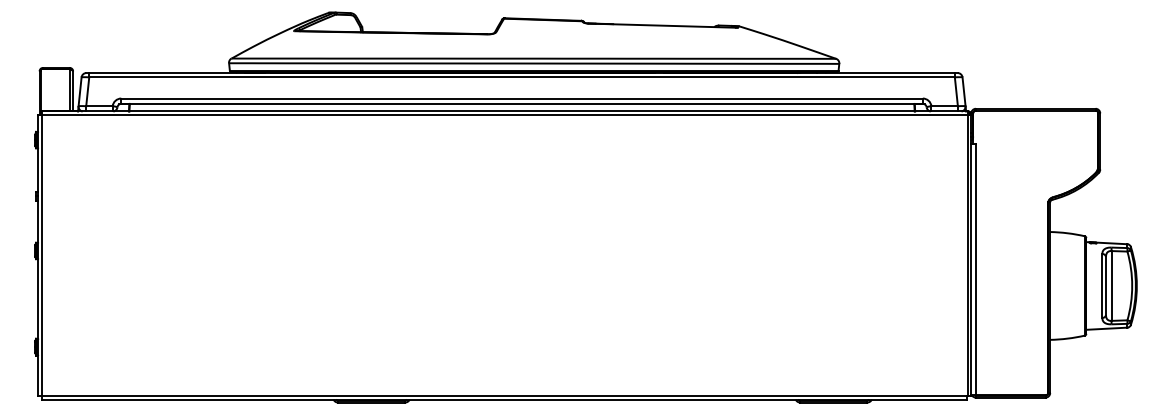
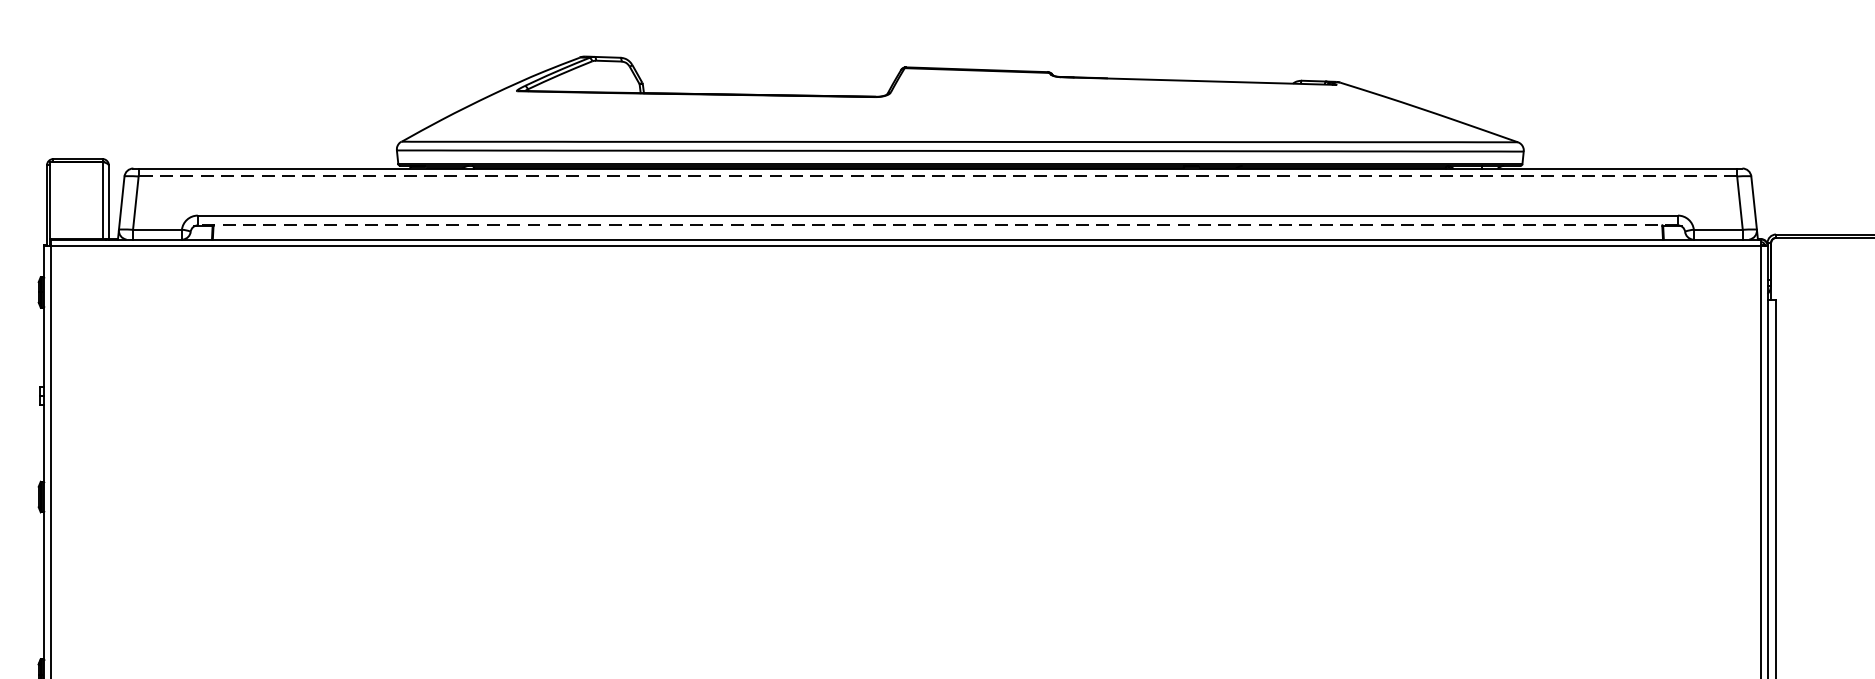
line: (522, 77) -> (938, 176), solid -> dashed
line: (522, 103) -> (938, 224), solid -> dashed

